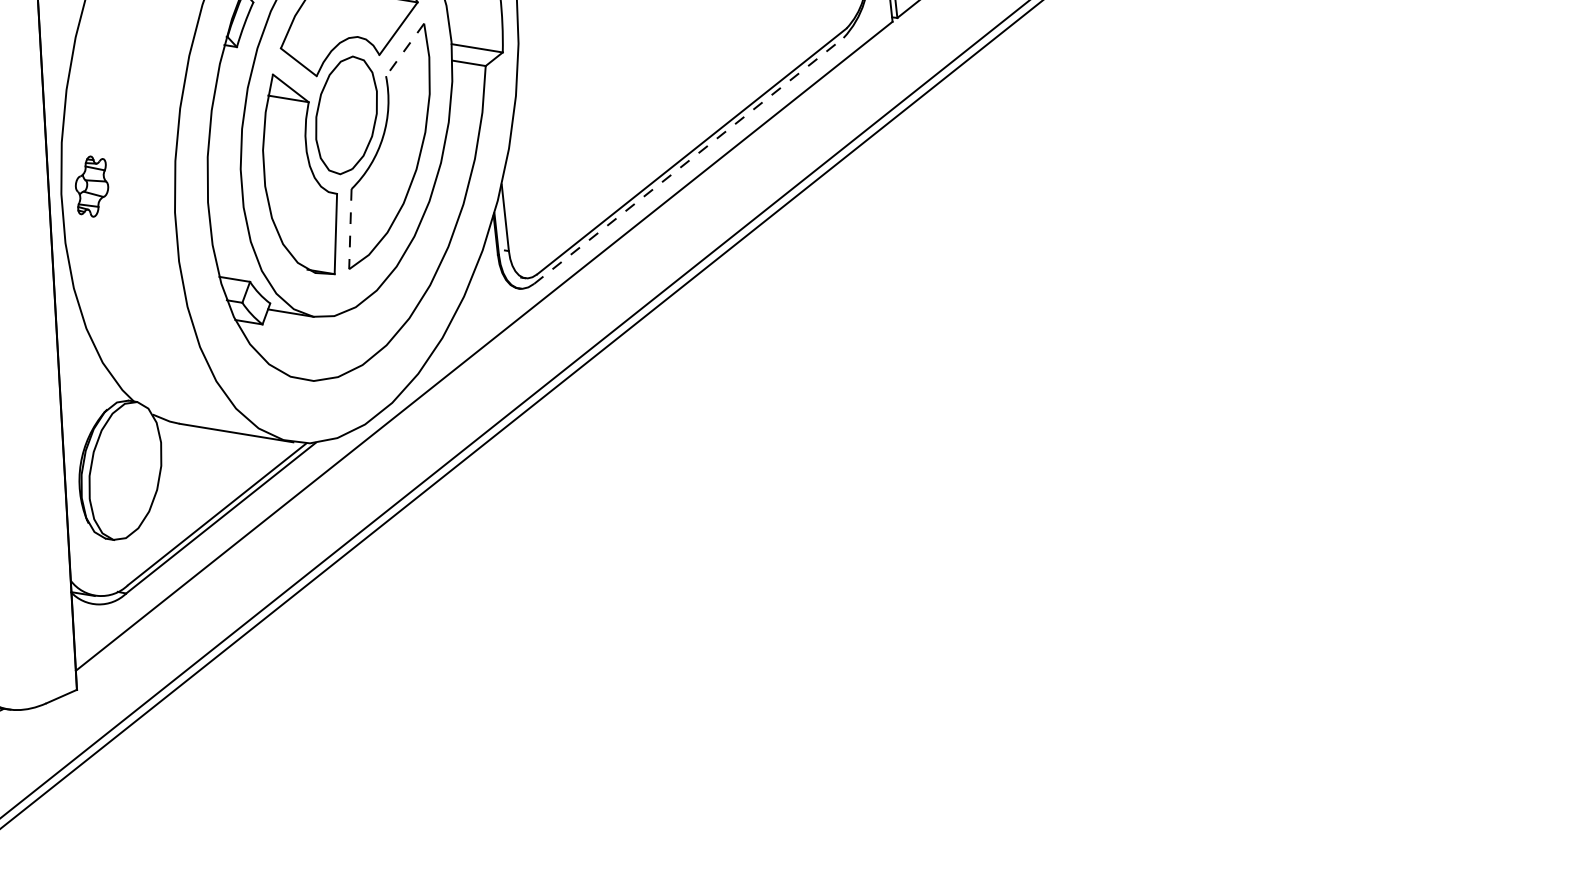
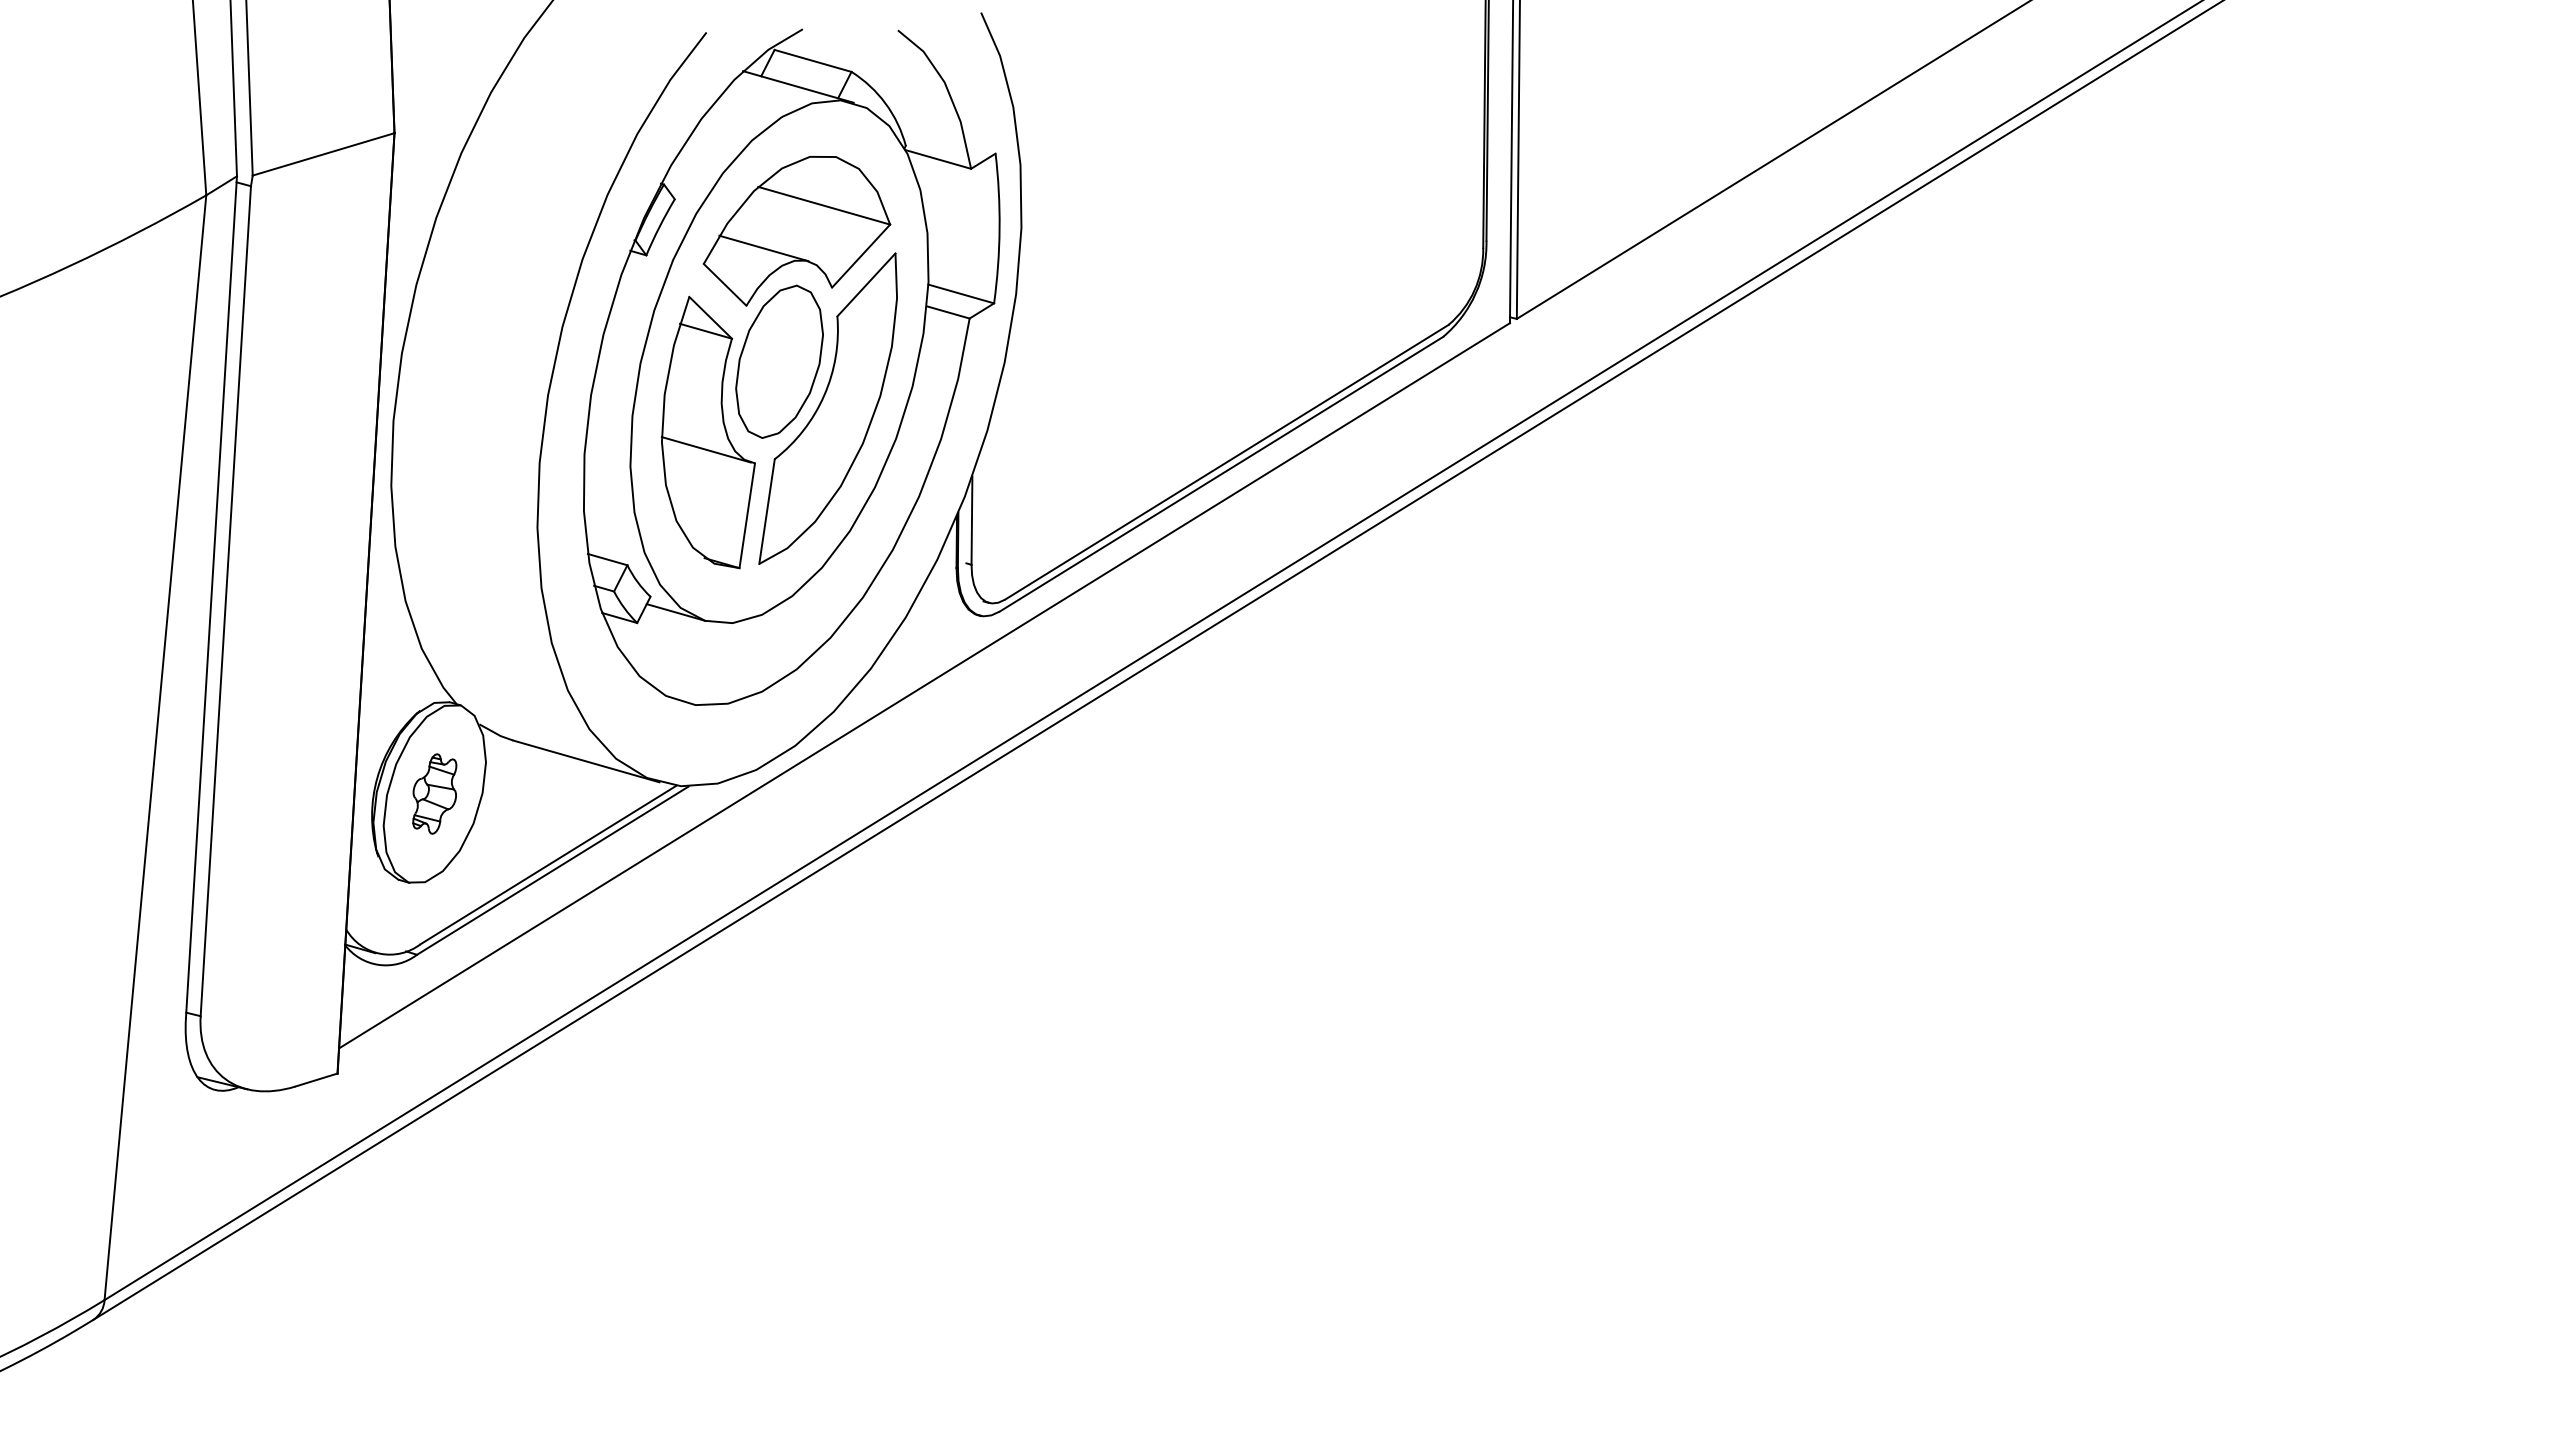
line: (324, 31) -> (763, 248), added
line: (405, 49) -> (866, 284), dashed -> solid
line: (688, 161) -> (1221, 474), dashed -> solid
part: (91, 186) -> (434, 793), moved
line: (298, 187) -> (705, 449), added
line: (350, 229) -> (767, 511), dashed -> solid

